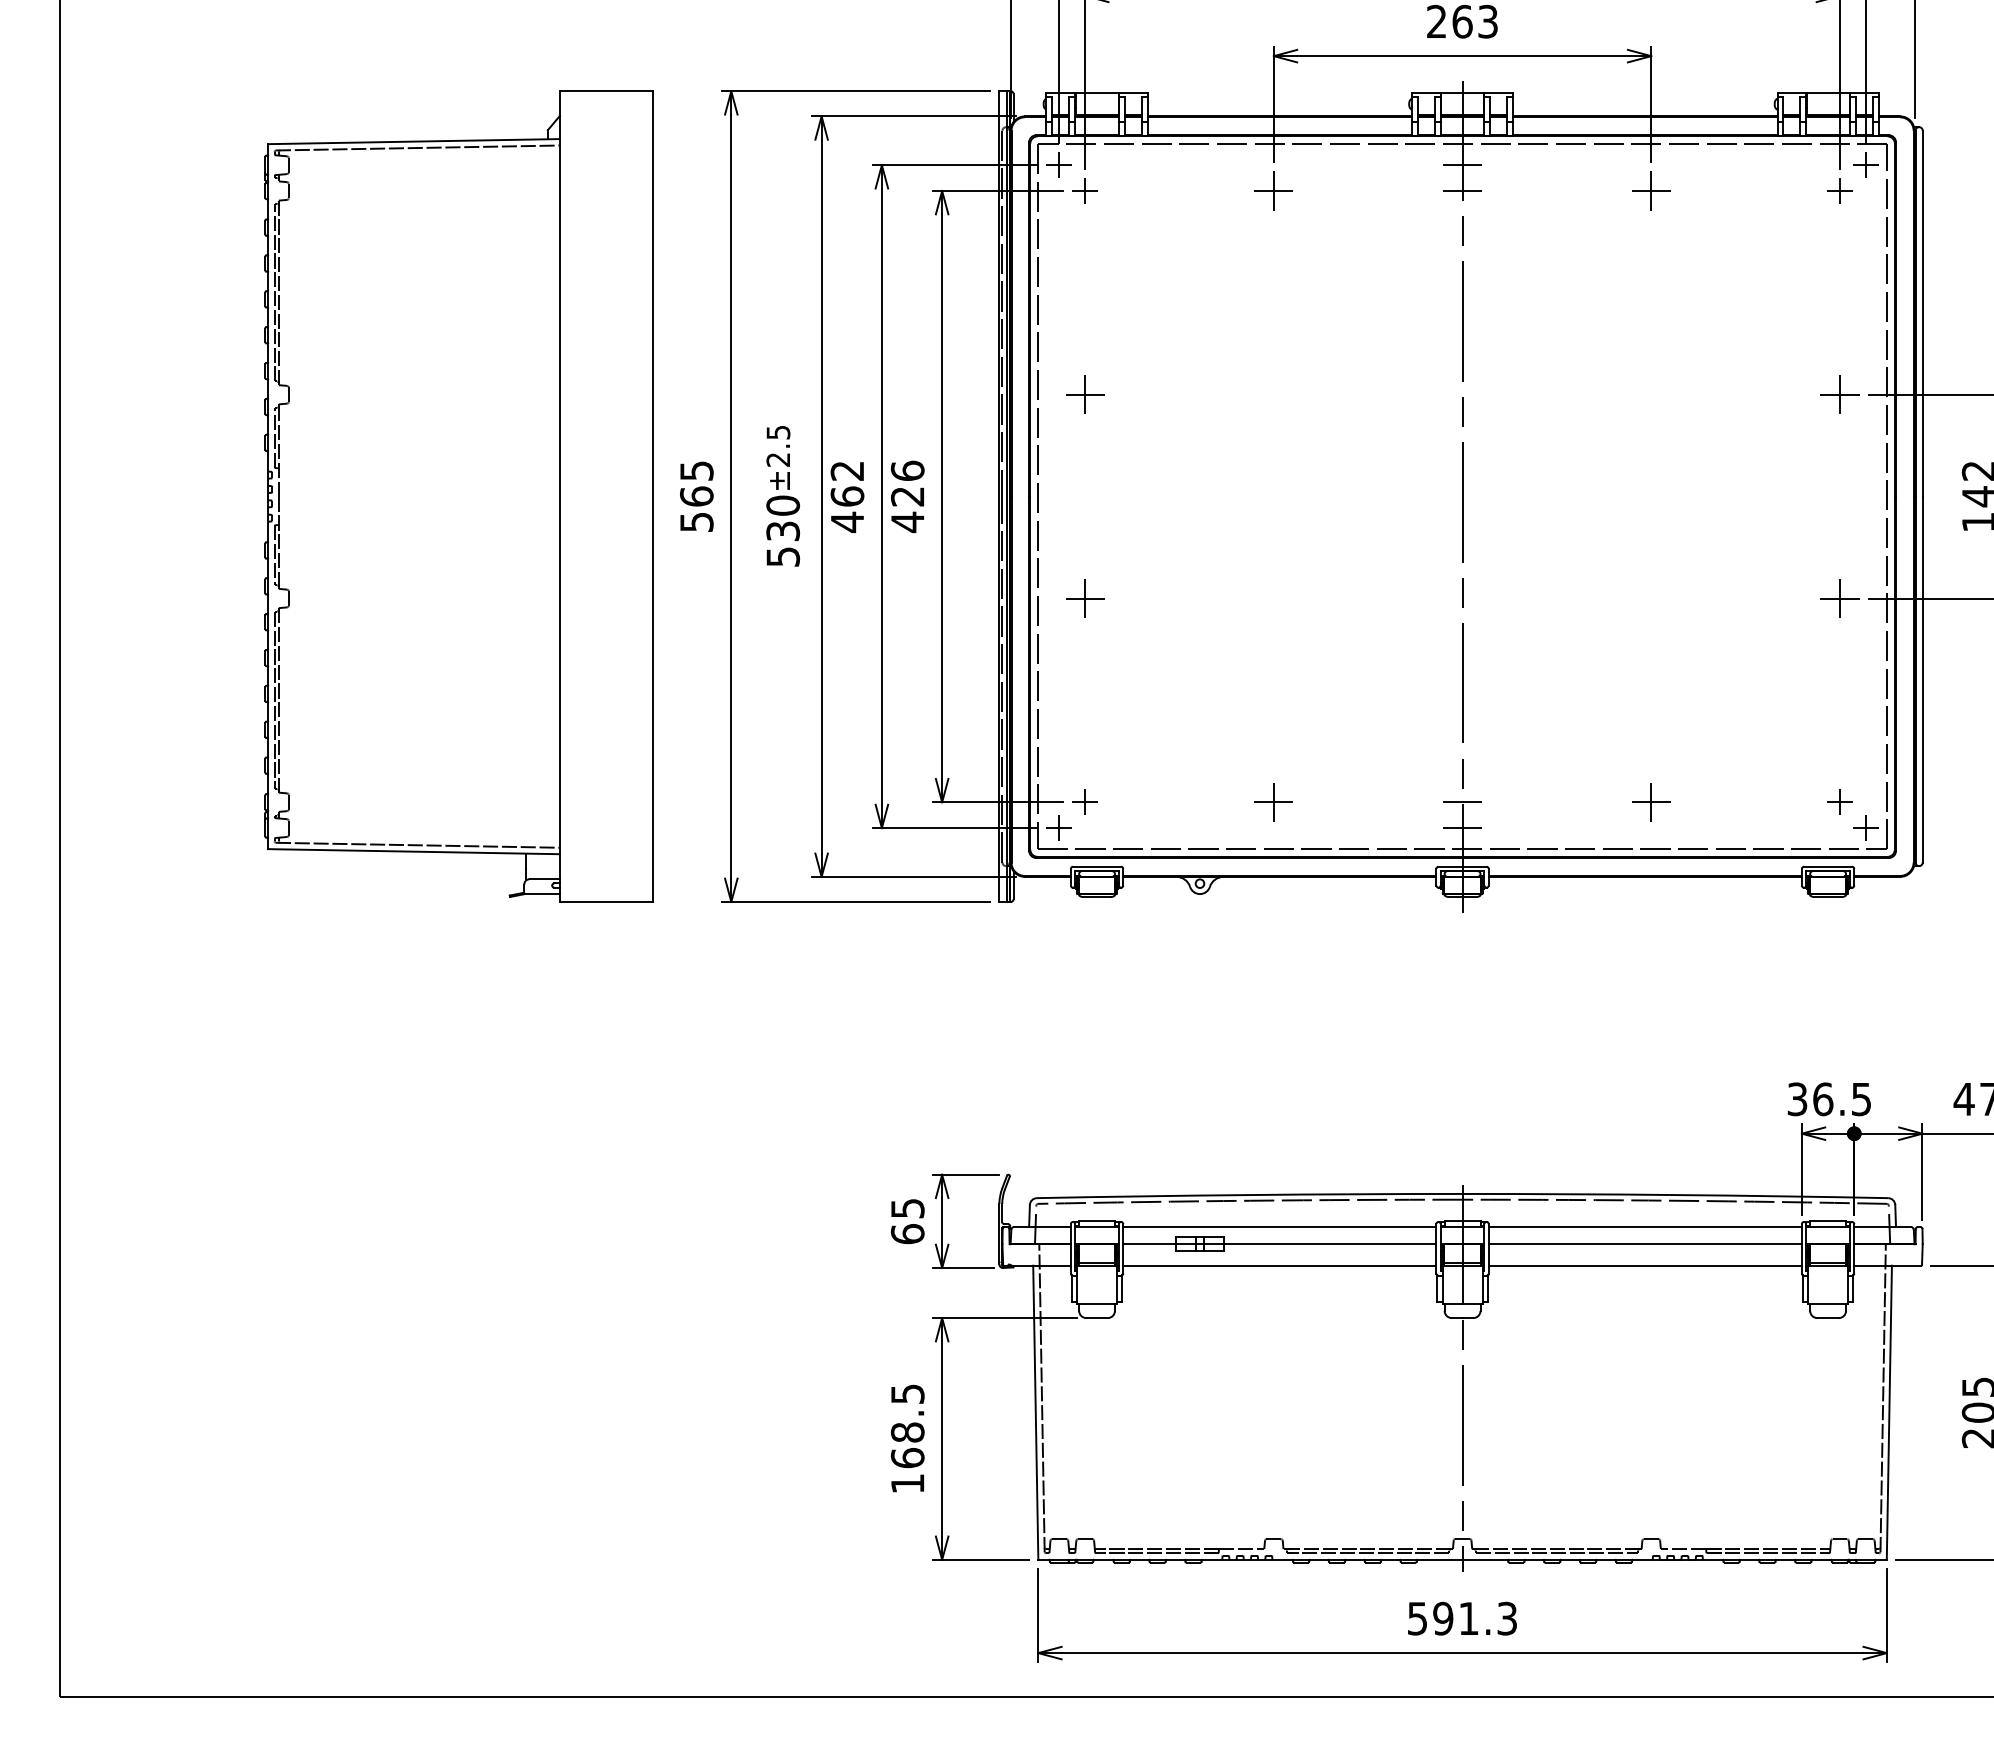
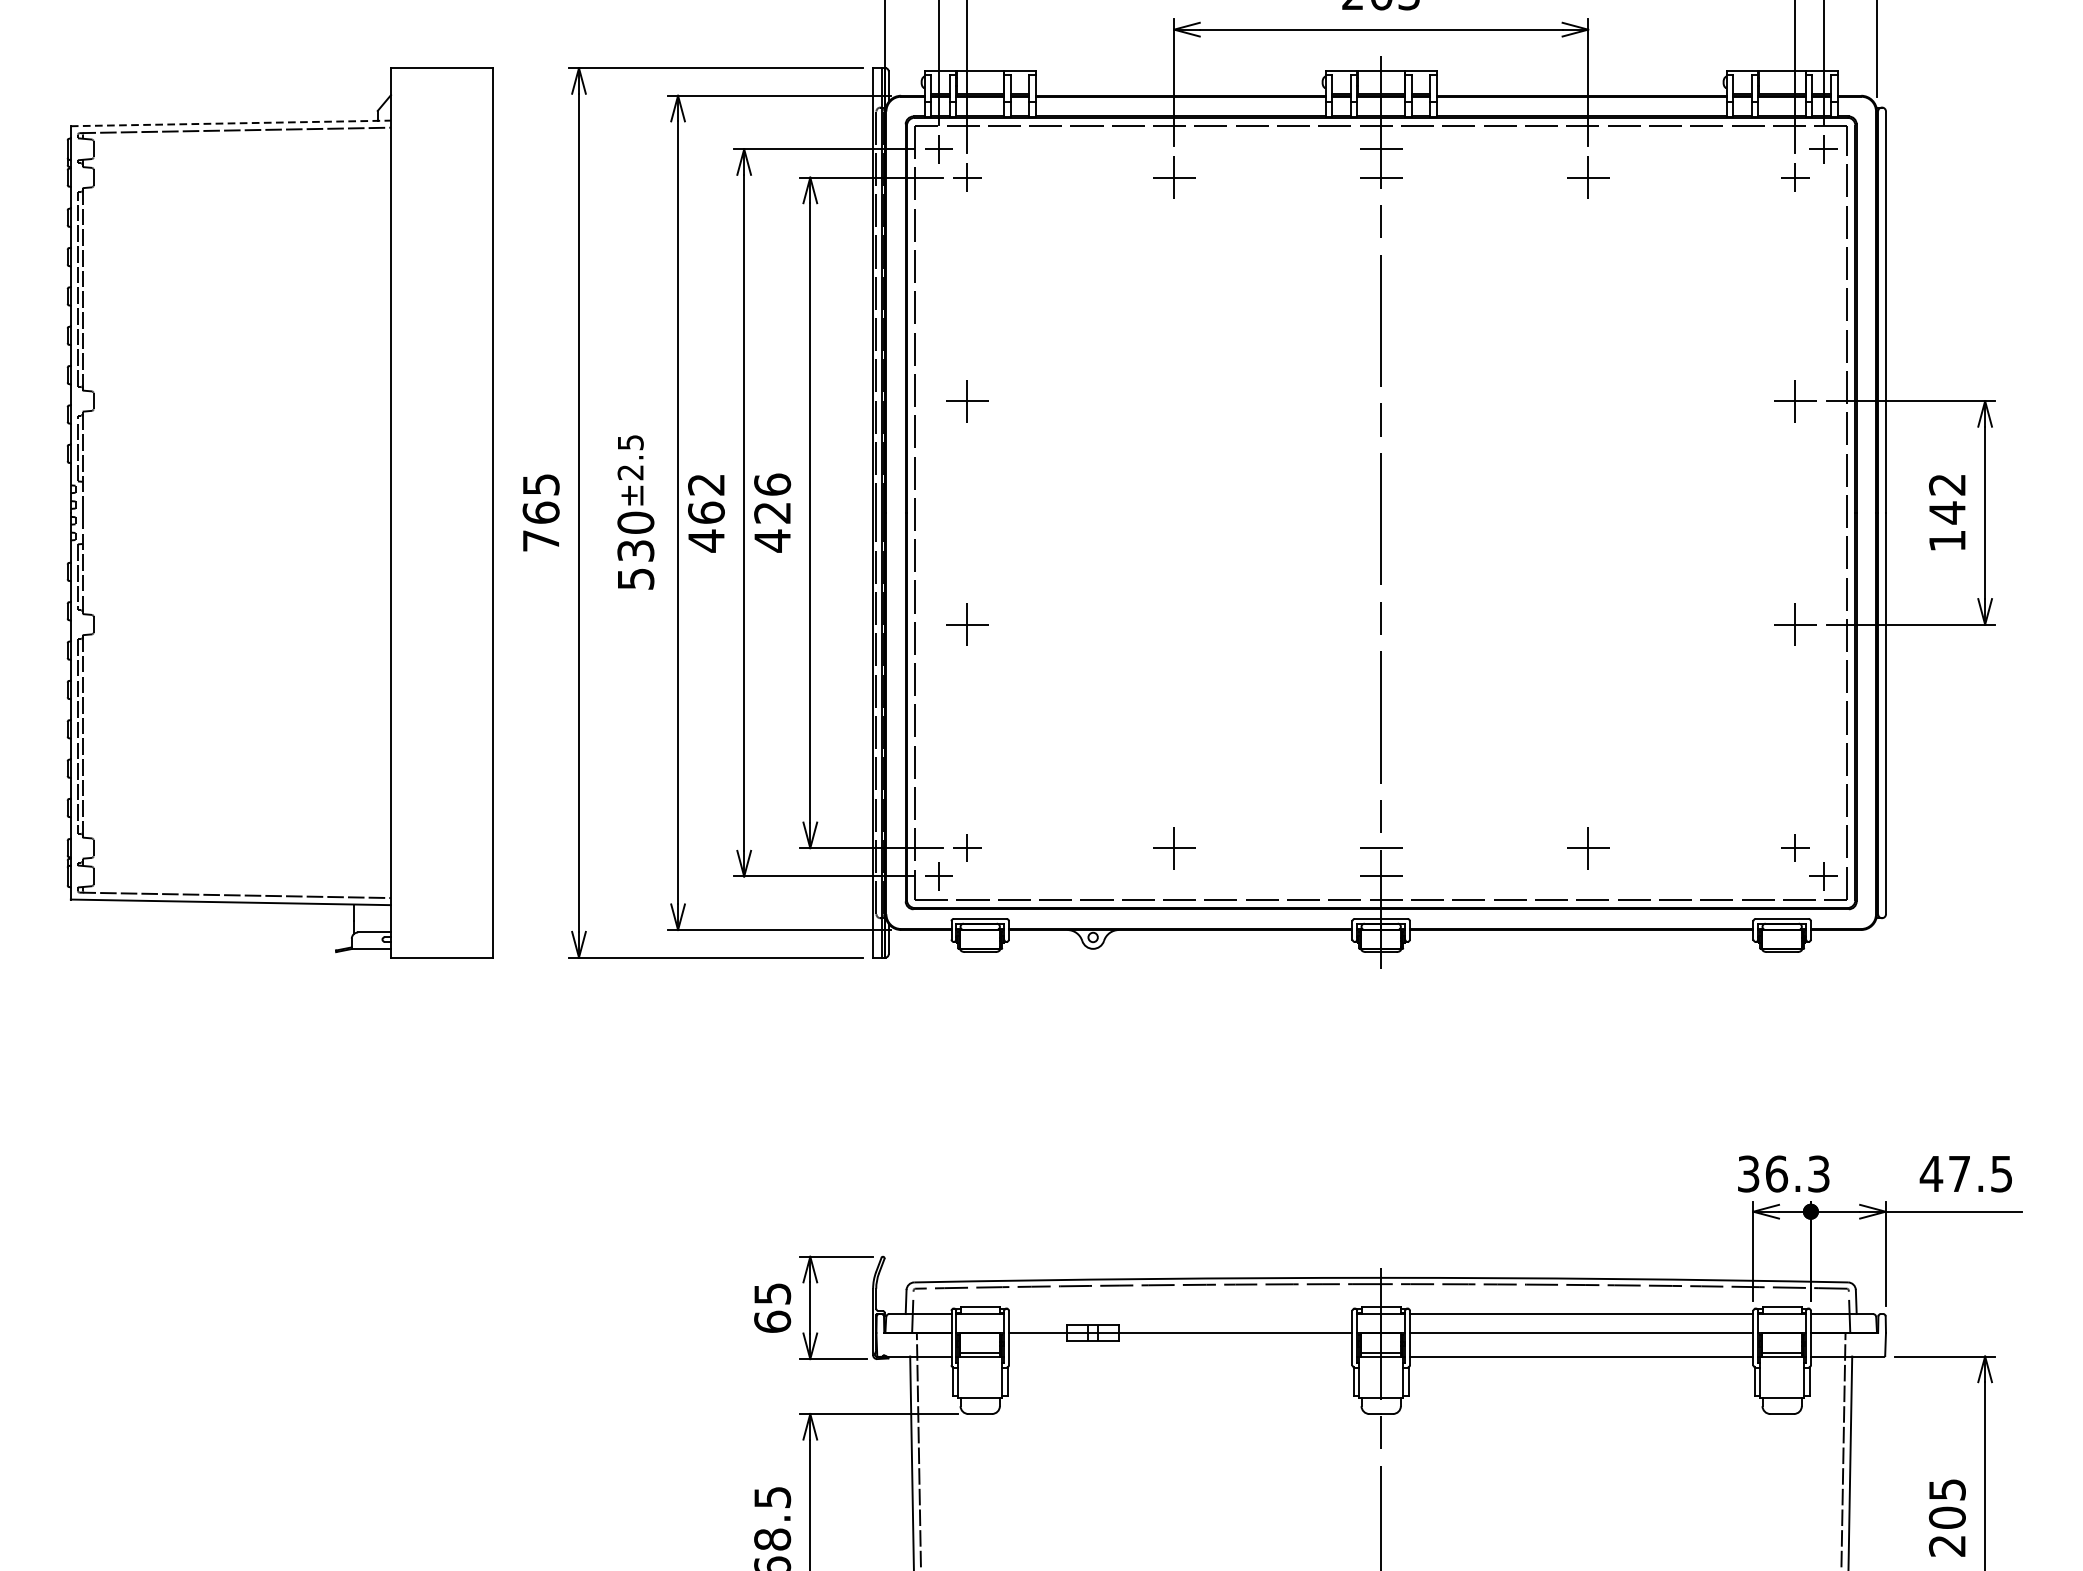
line: (414, 141) -> (231, 123), solid -> dashed
text: (696, 521) -> (540, 540), 565 -> 765
text: (1861, 1098) -> (1818, 1173), 36.5 -> 36.3
line: (1279, 1226) -> (1180, 1313), removed
line: (1279, 1265) -> (1180, 1356), removed

